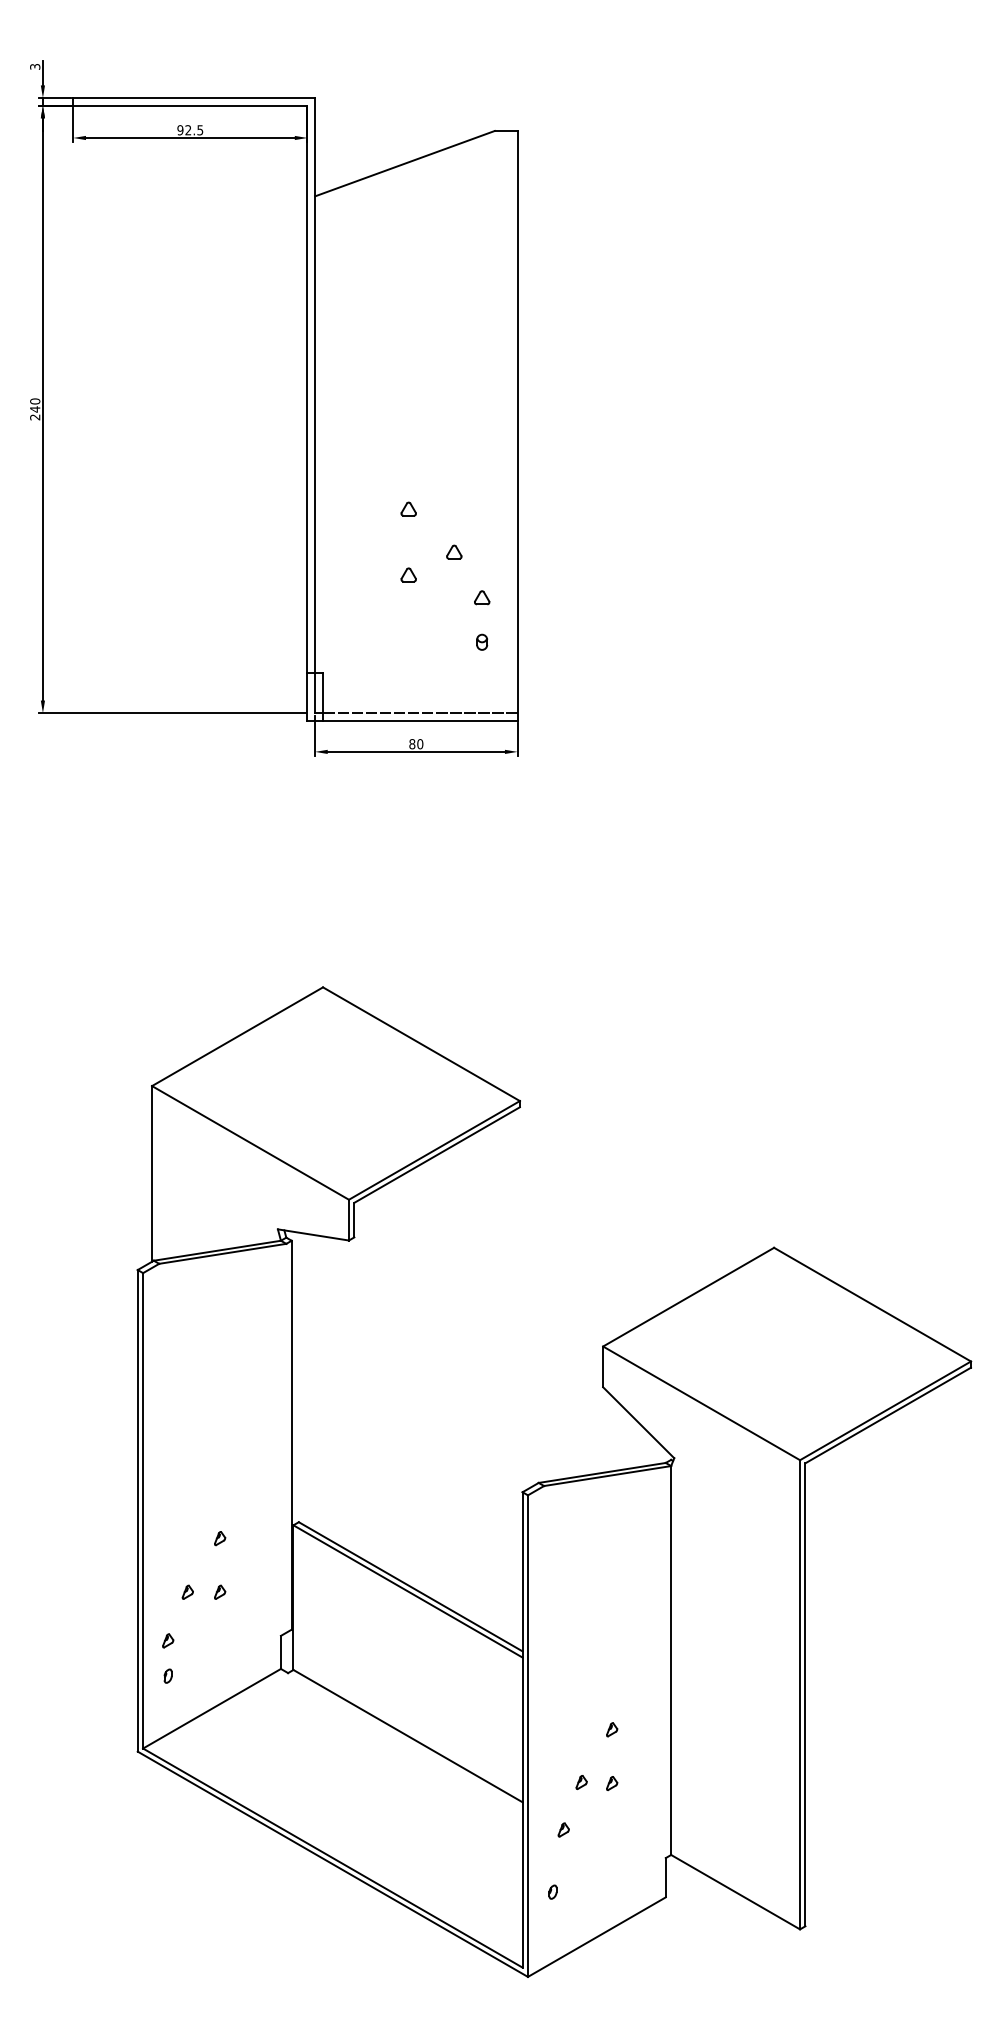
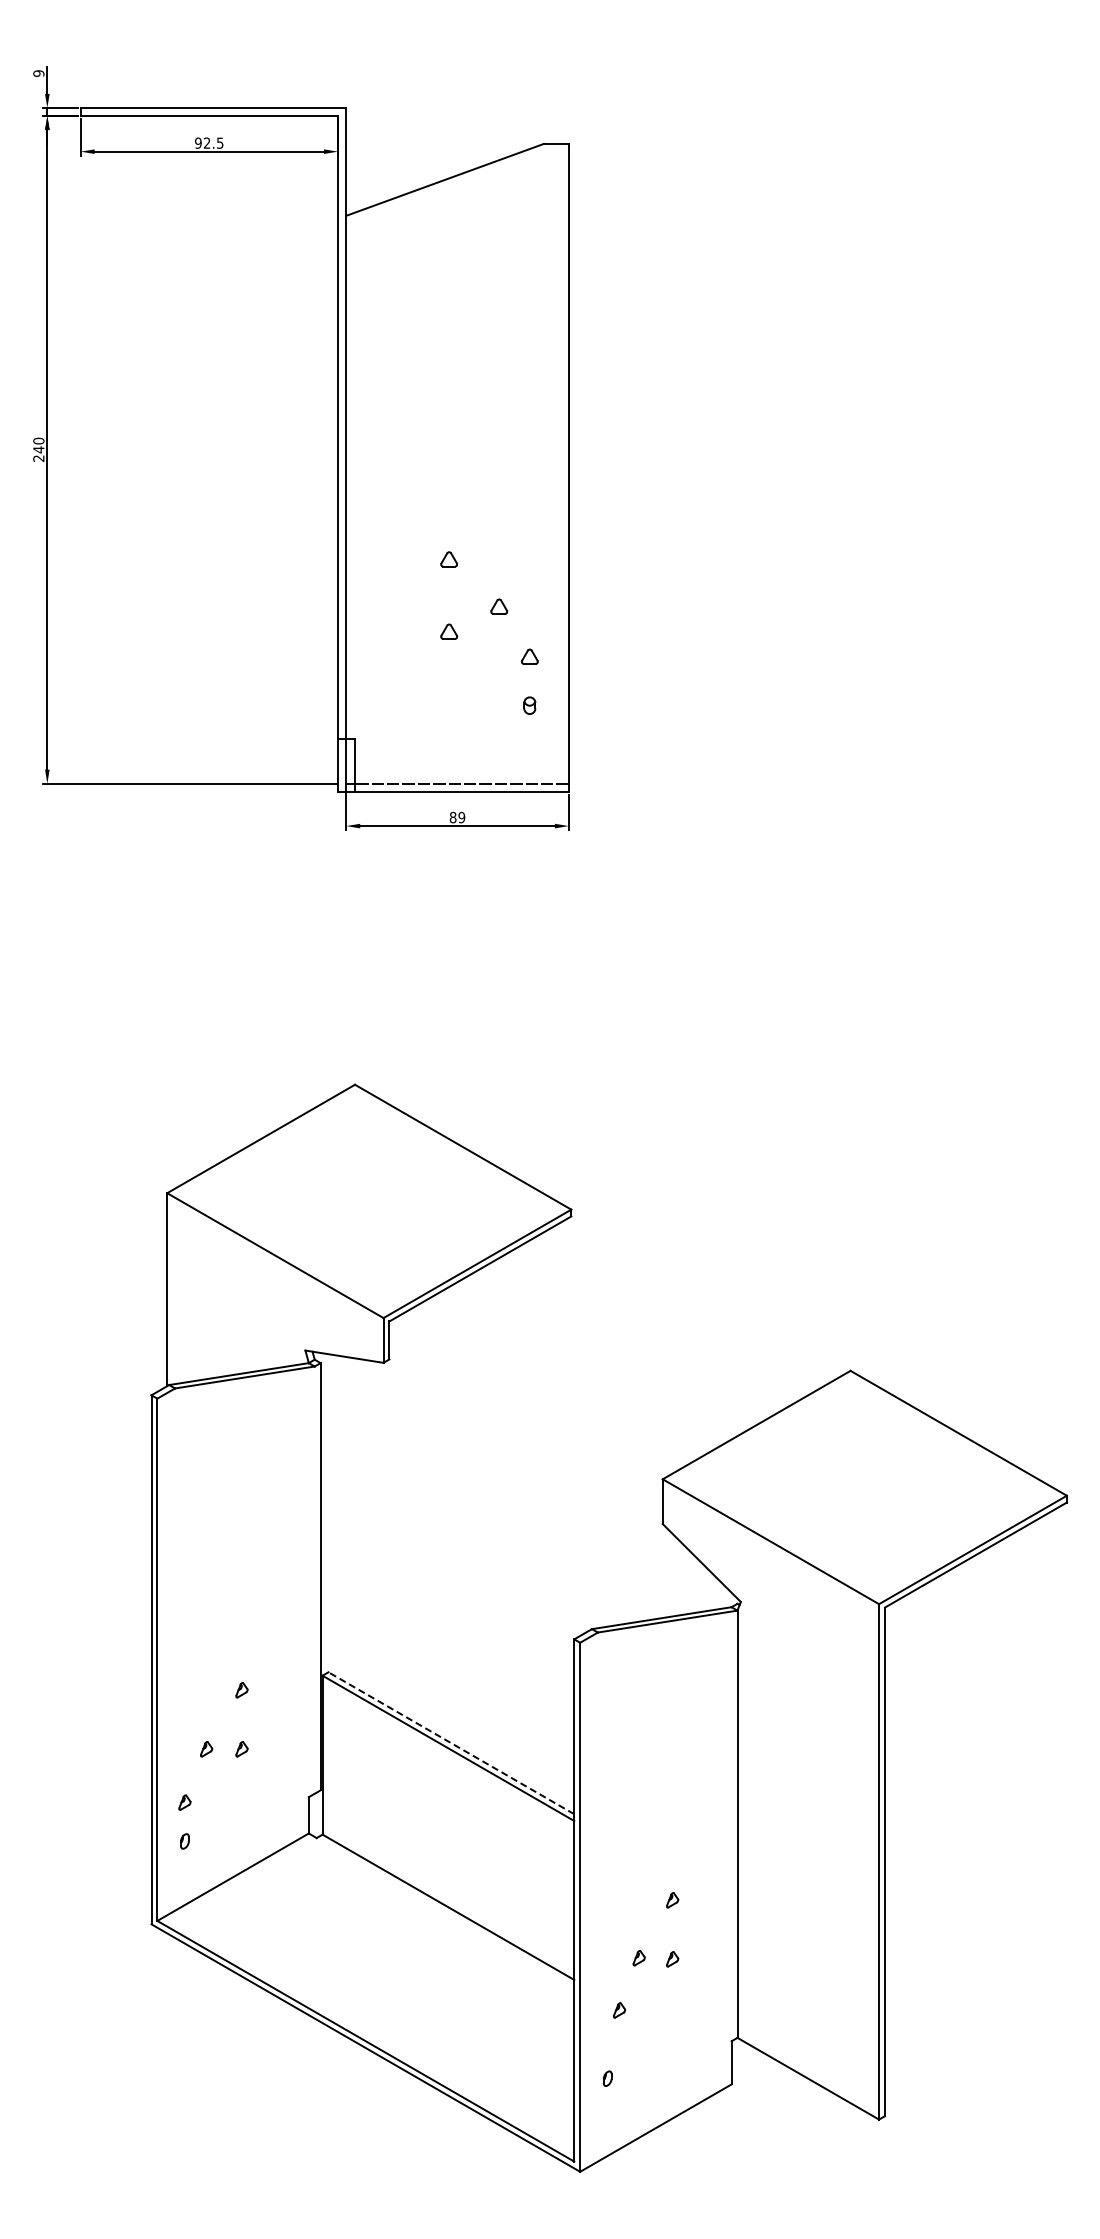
text: (34, 66) -> (38, 73), 3 -> 9
text: (419, 744) -> (461, 817), 80 -> 89
line: (410, 1587) -> (451, 1743), solid -> dashed

